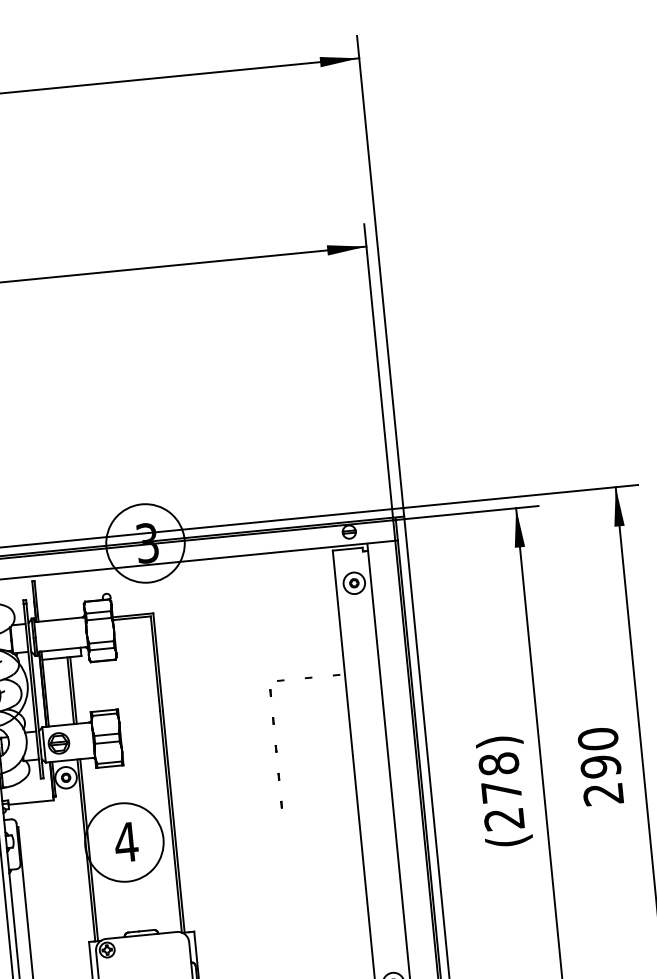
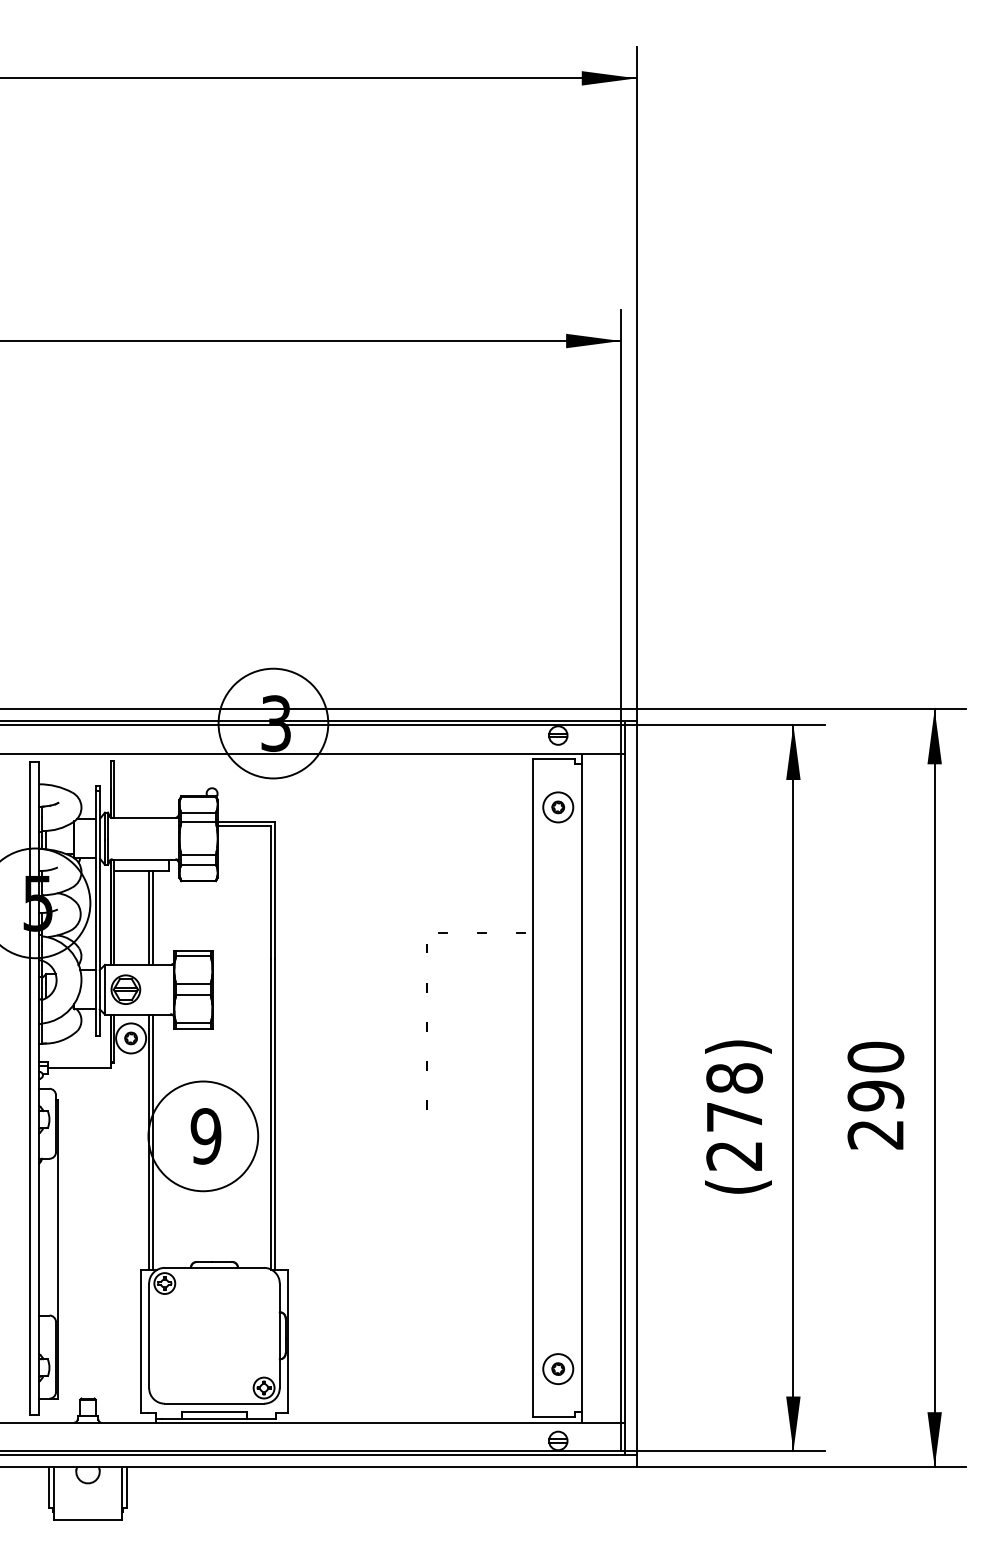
text: (125, 842) -> (205, 1136), 4 -> 9

